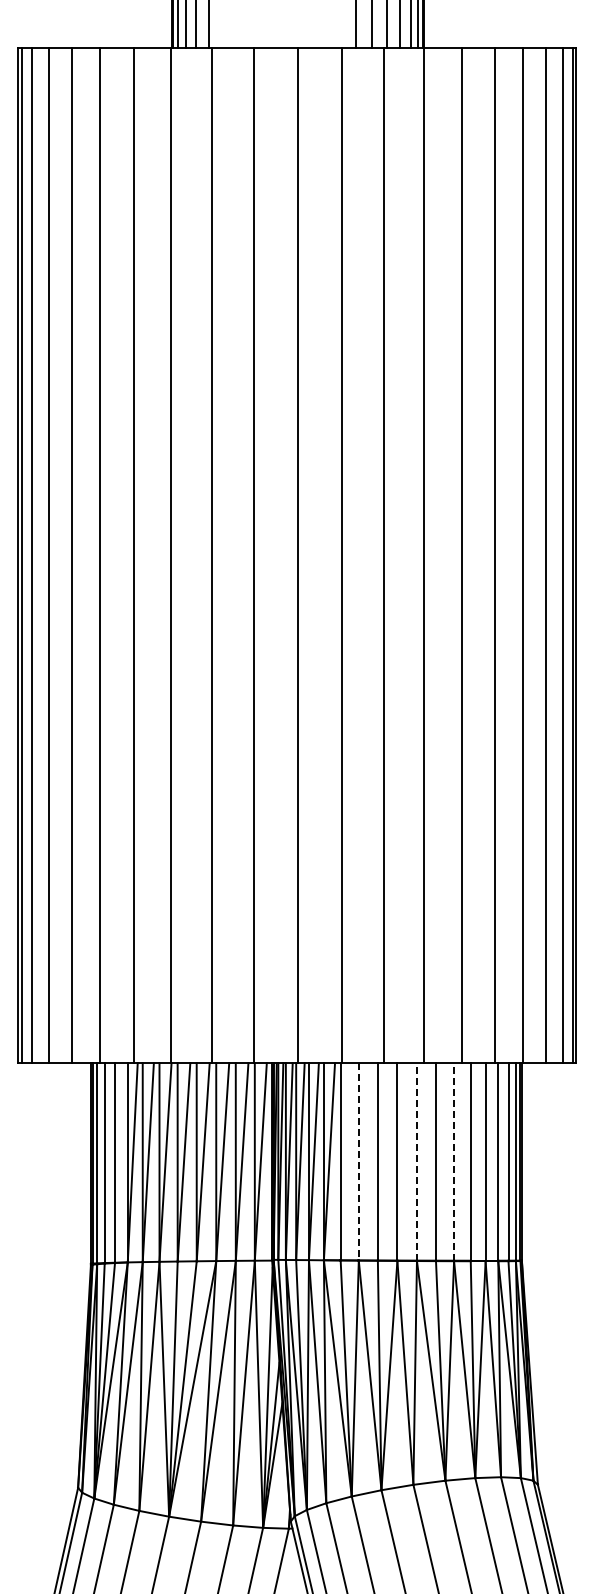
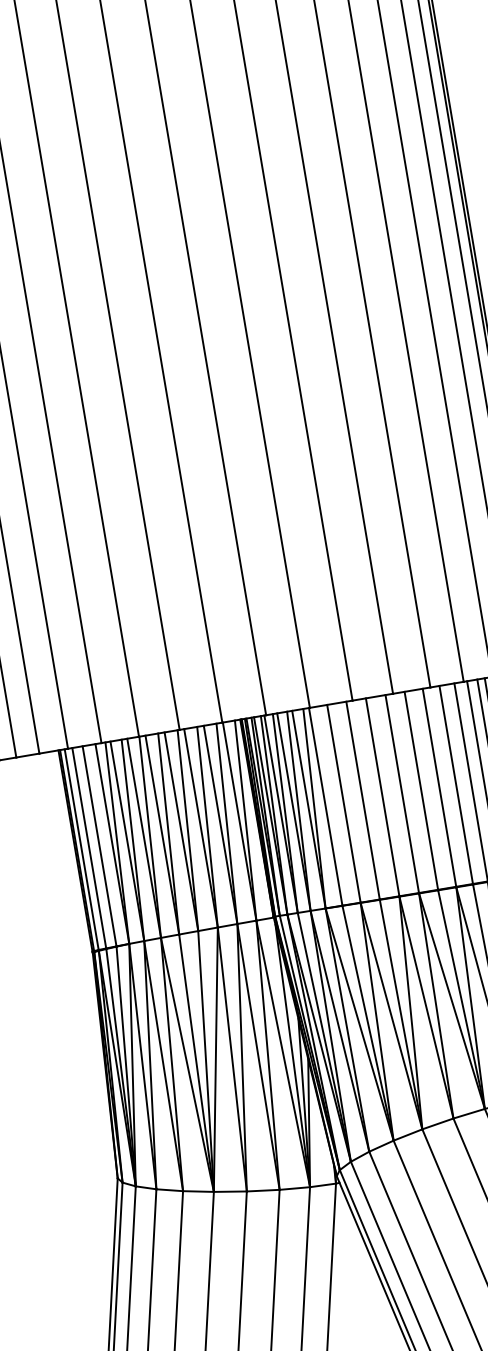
line: (358, 1161) -> (343, 803), dashed -> solid
line: (416, 1161) -> (401, 793), dashed -> solid
line: (454, 1161) -> (439, 787), dashed -> solid

